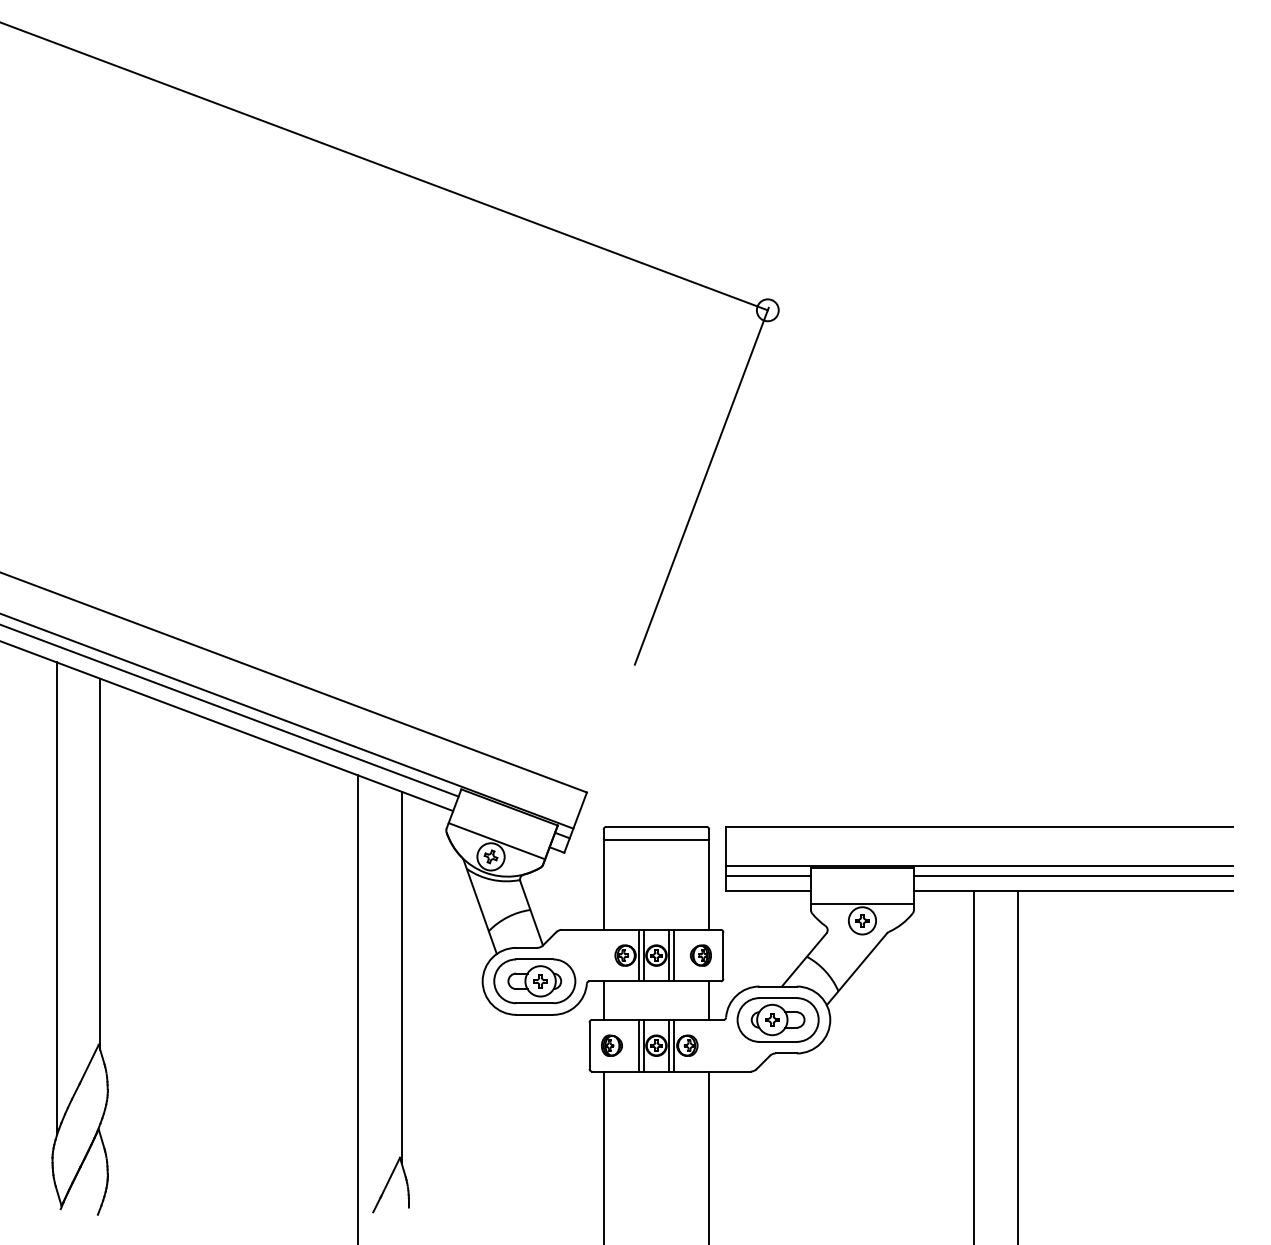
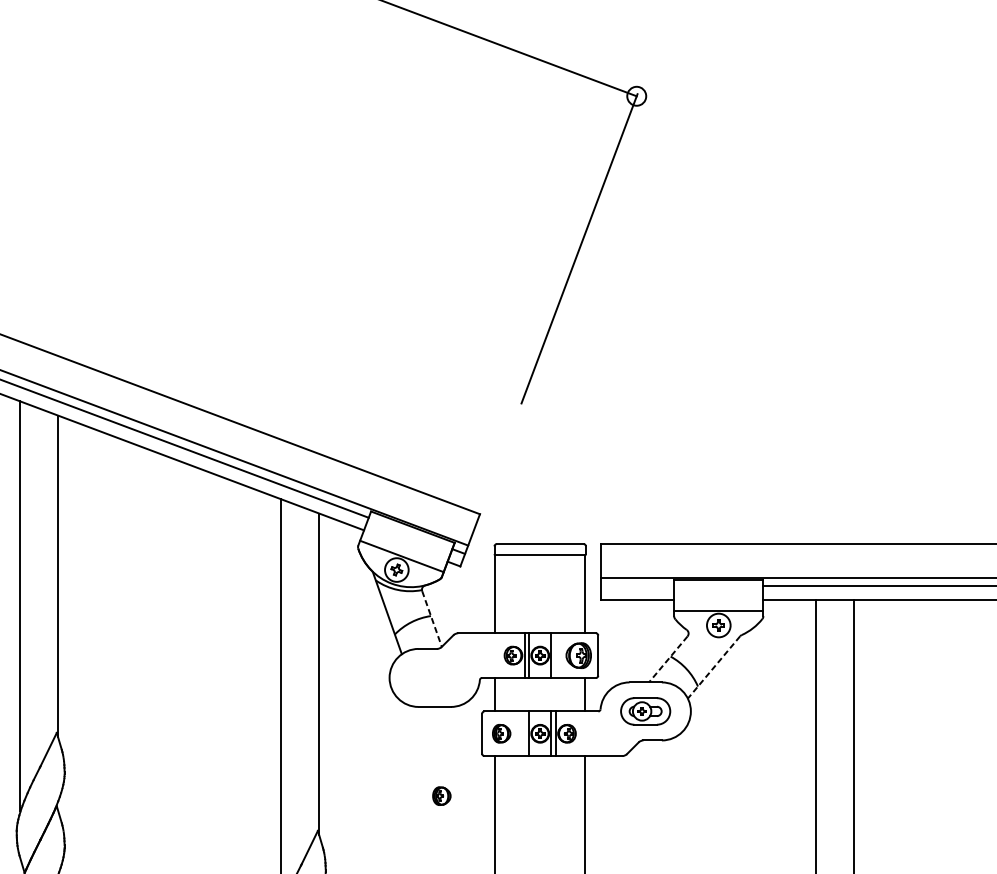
line: (768, 875) -> (637, 586), removed
line: (531, 913) -> (431, 619), solid -> dashed
line: (674, 955) -> (555, 655), removed
part: (700, 955) -> (578, 655), size x1.4
line: (804, 959) -> (668, 658), solid -> dashed
line: (856, 969) -> (713, 667), solid -> dashed
part: (534, 981) -> (434, 678), removed
part: (777, 1019) -> (645, 711), size x0.7
line: (638, 1045) -> (524, 733), removed
part: (542, 1117) -> (441, 795), added

